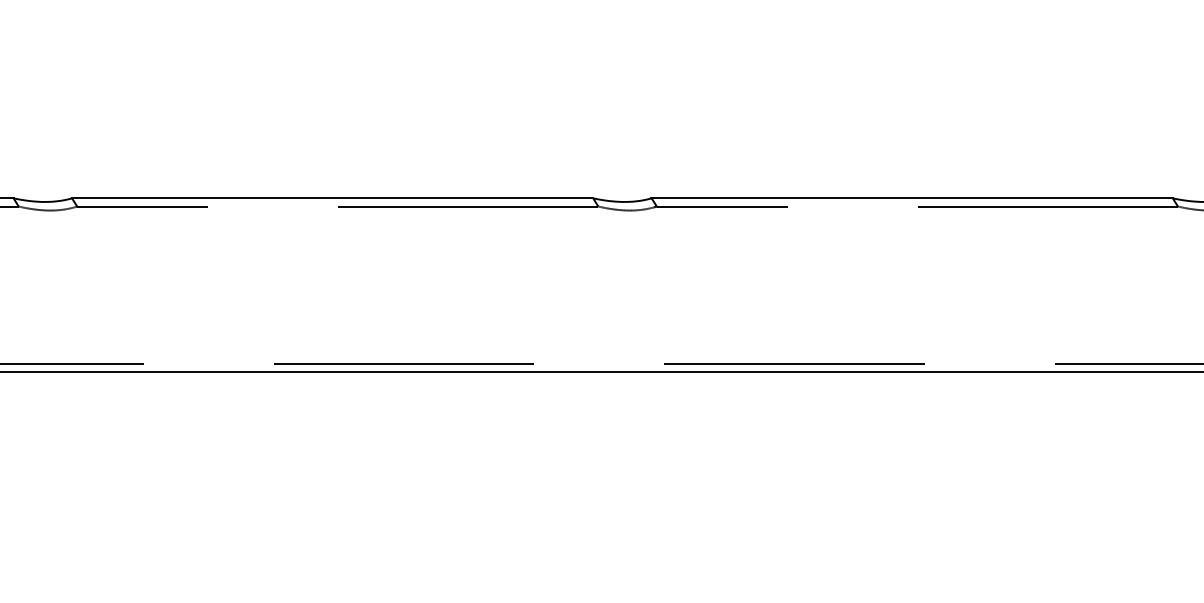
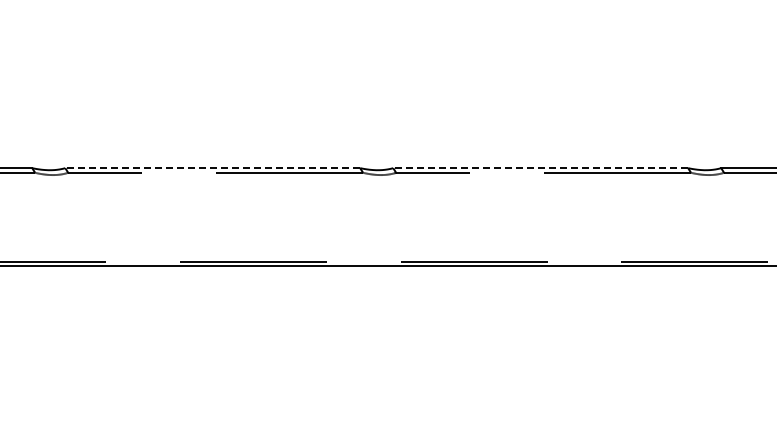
line: (332, 198) -> (212, 168), solid -> dashed
line: (911, 198) -> (540, 168), solid -> dashed

